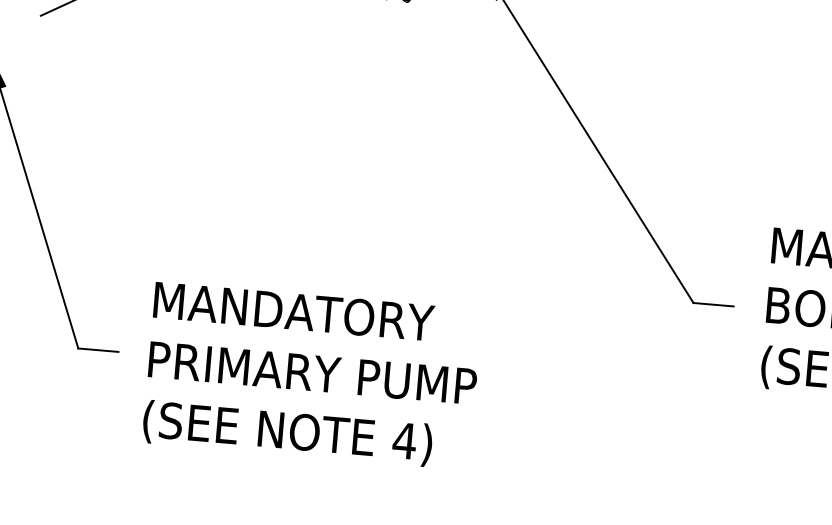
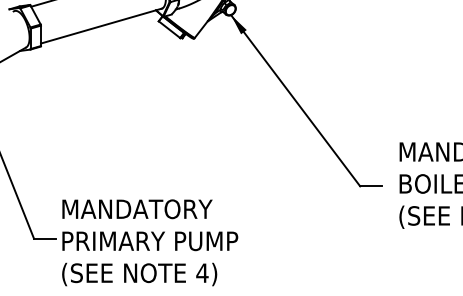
text: (312, 375) -> (150, 242), moved

